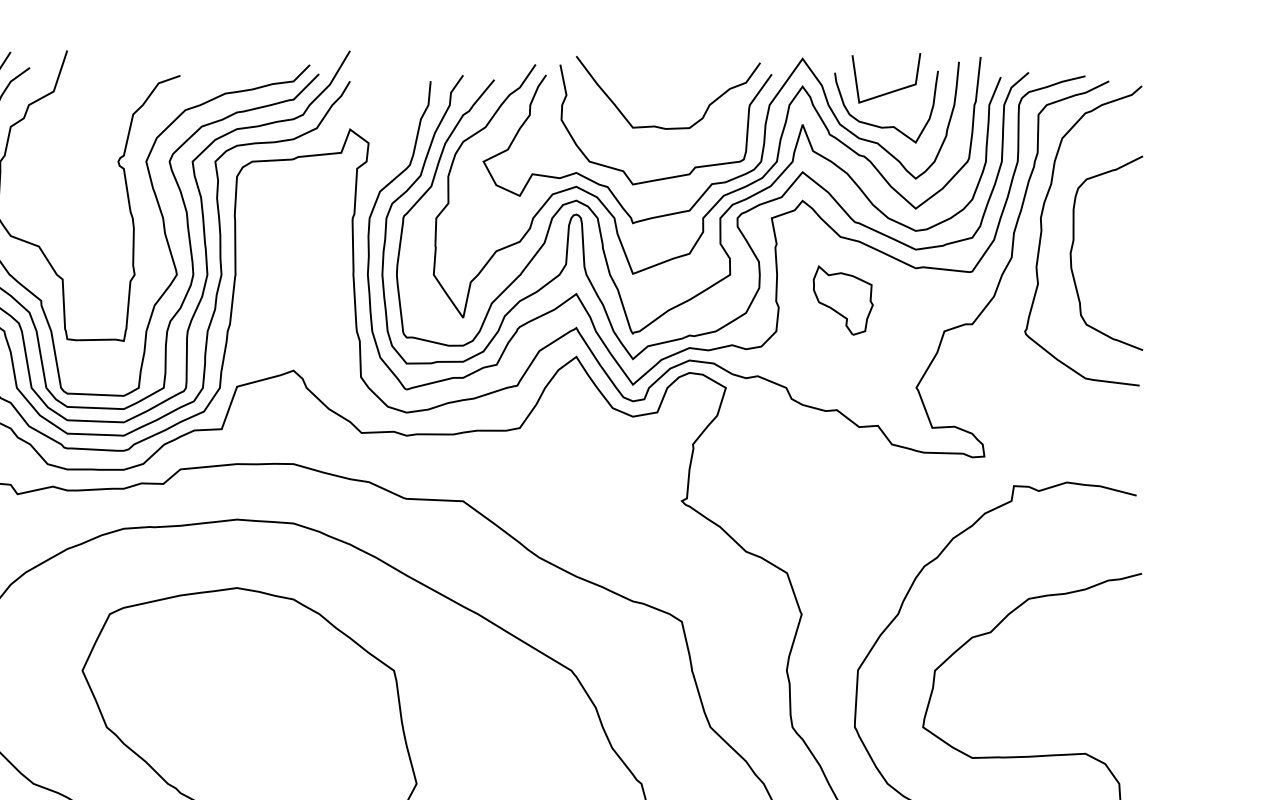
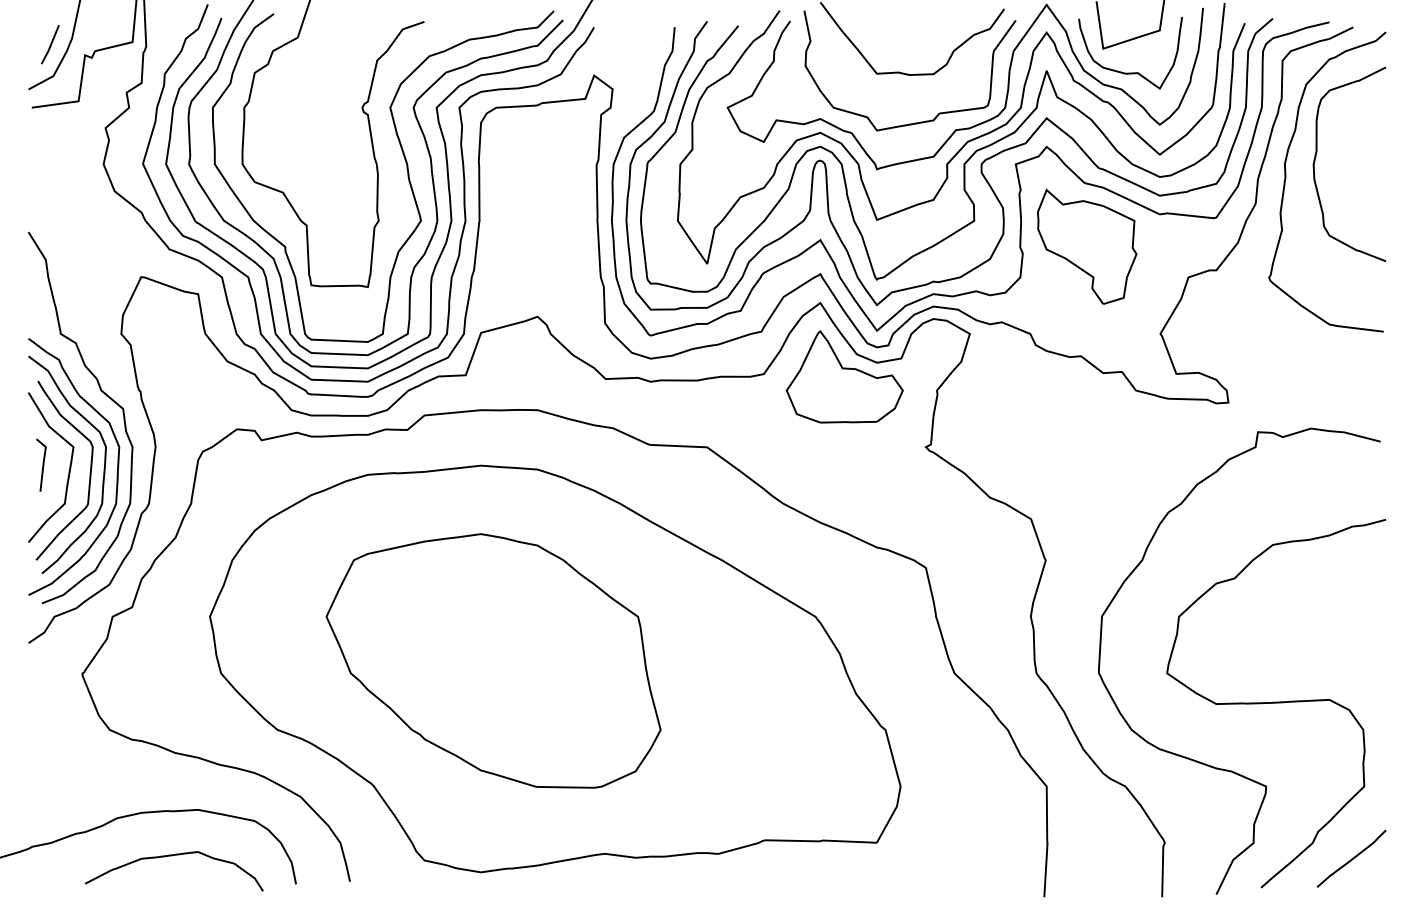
curve: (1073, 246) -> (1316, 157), moved
part: (843, 300) -> (1087, 246), size x1.67
part: (600, 430) -> (844, 376), added

